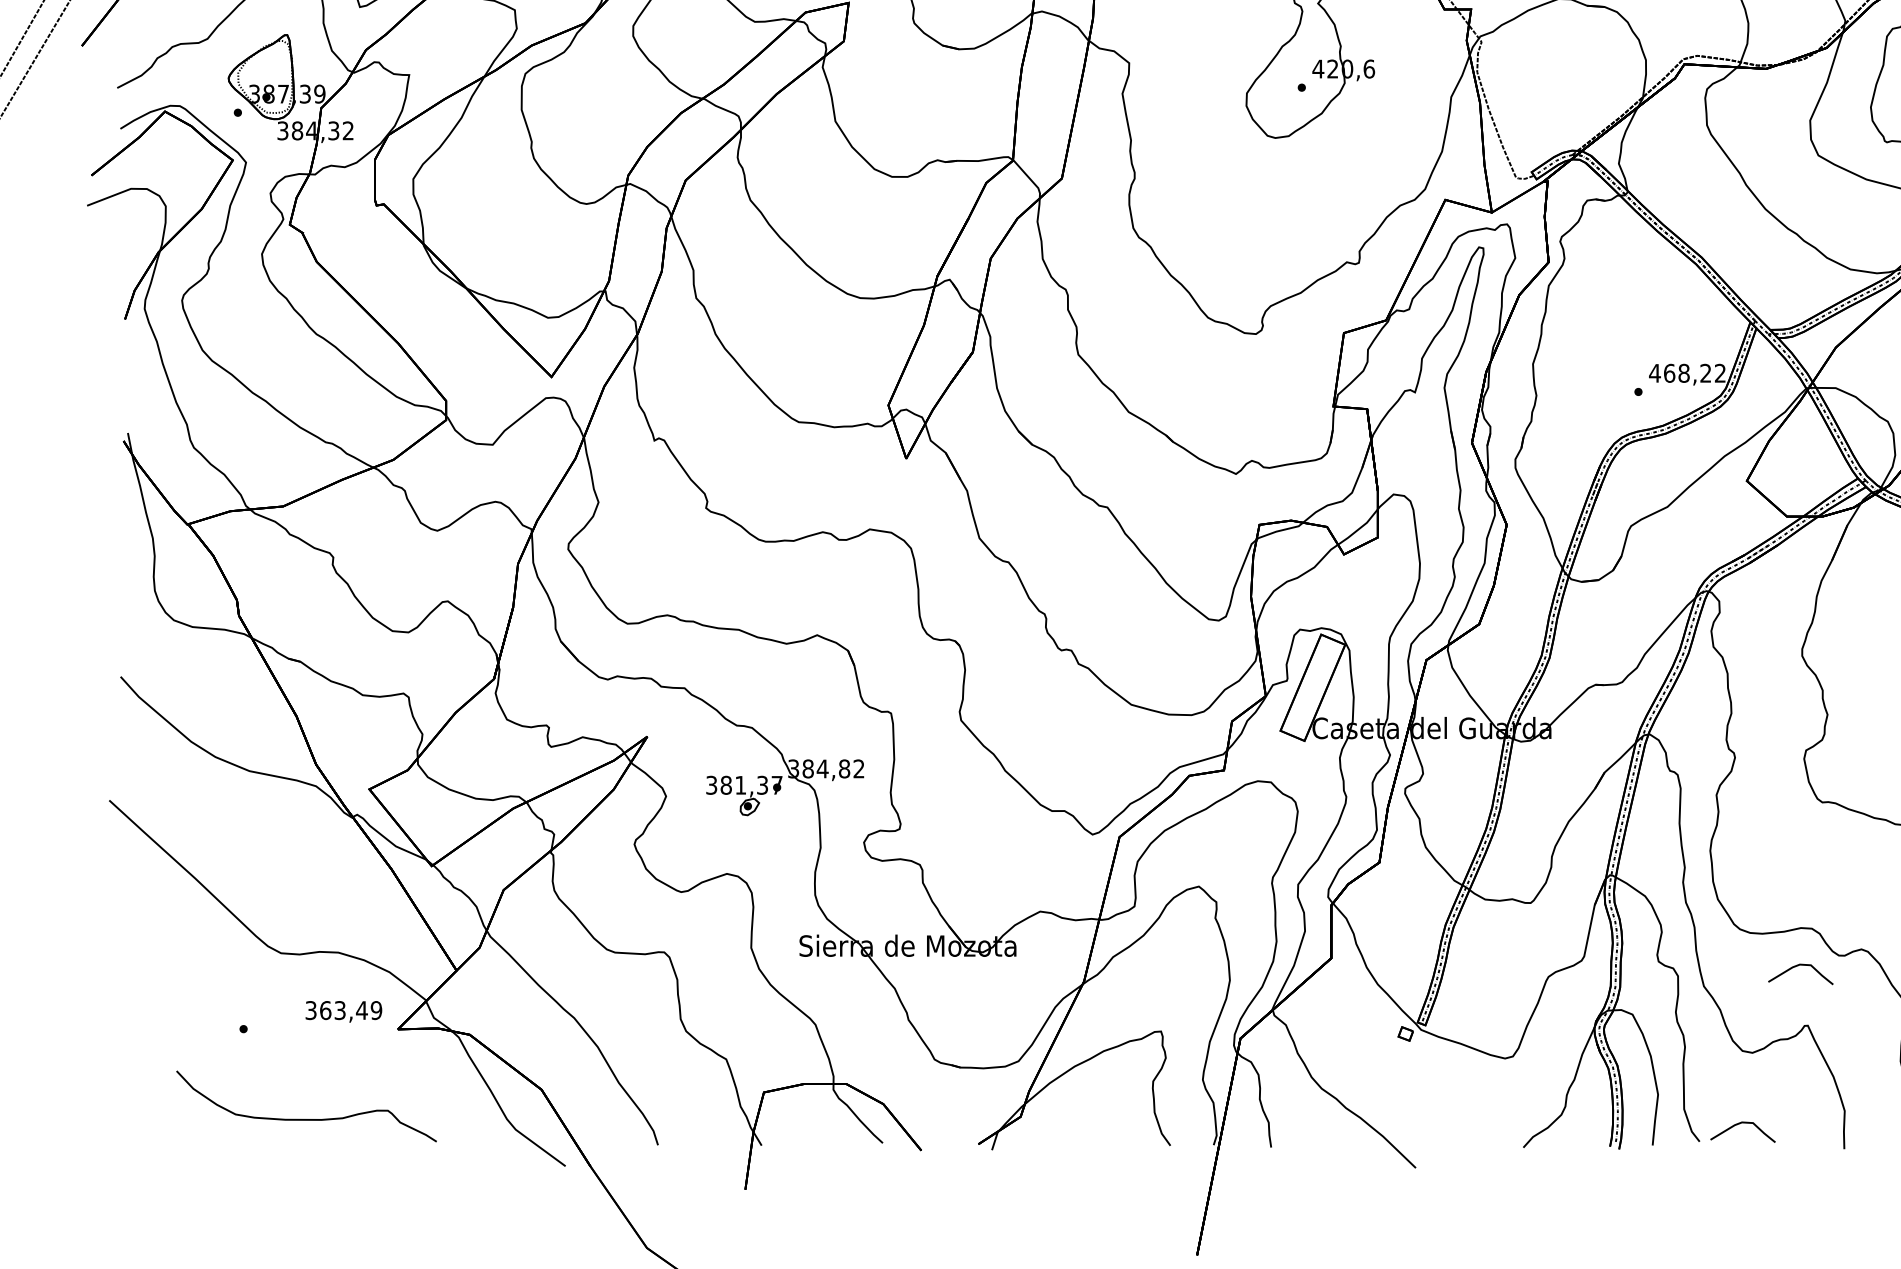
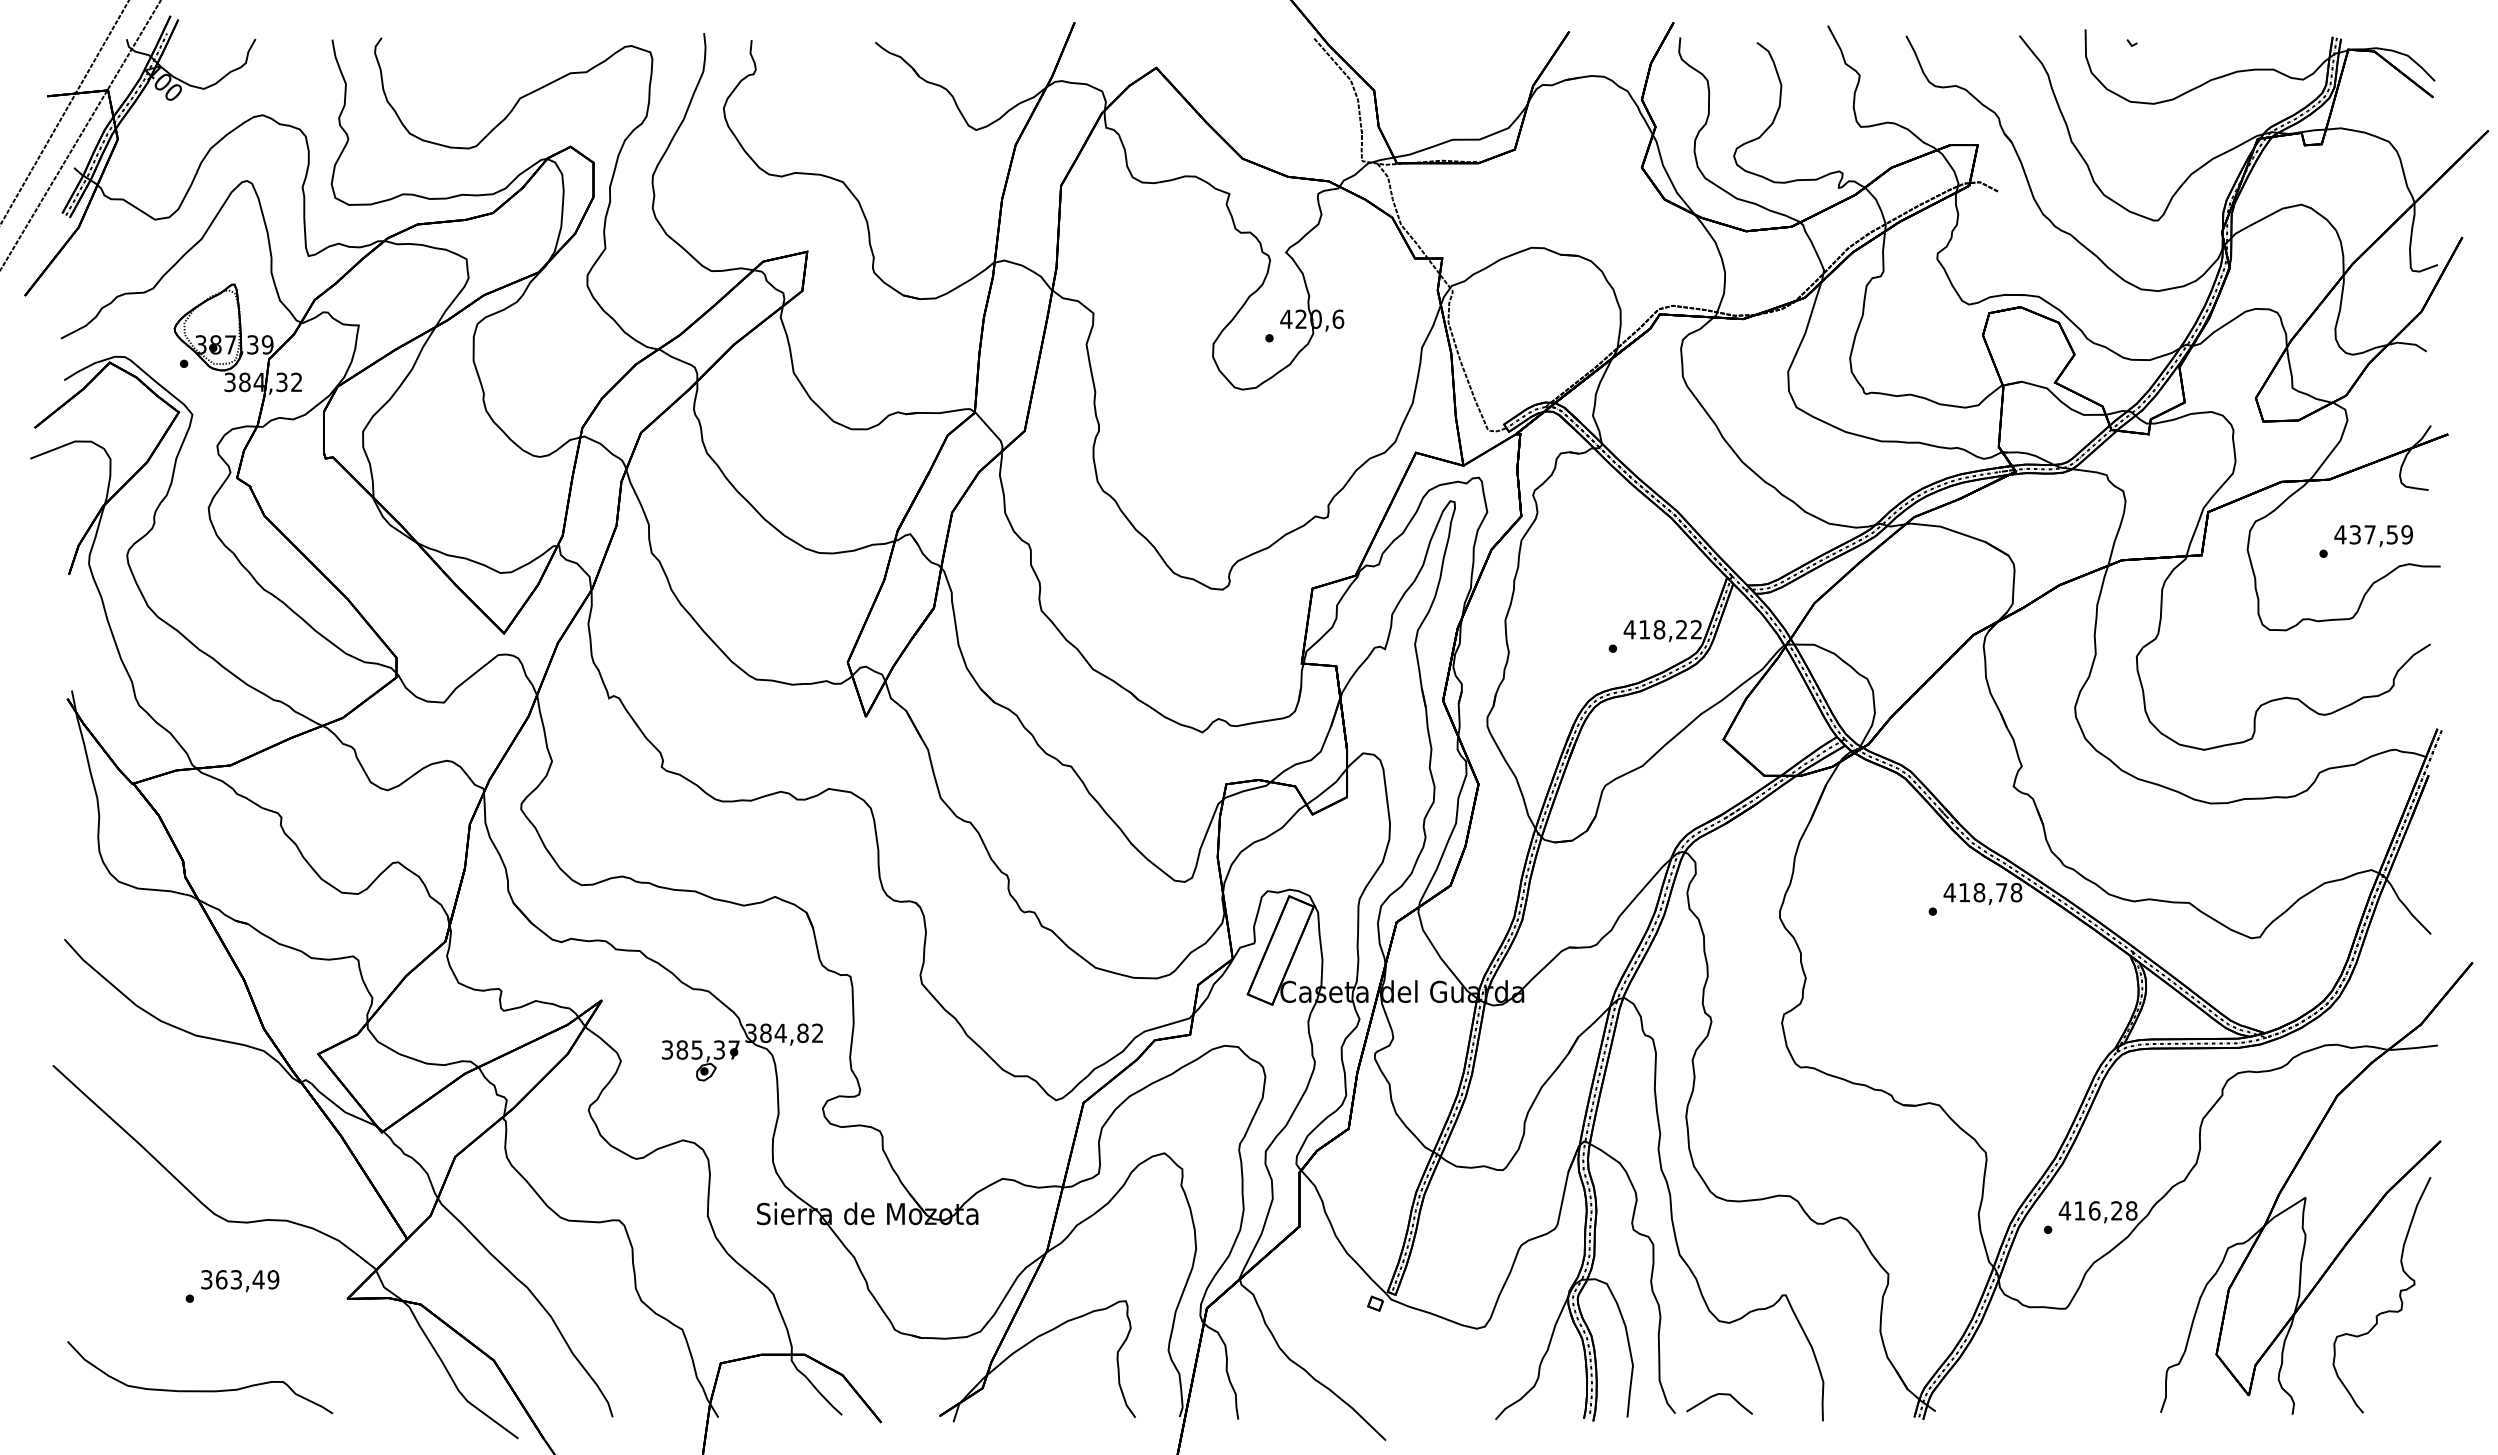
text: (1669, 373) -> (1644, 629), 468,22 -> 418,22
text: (740, 784) -> (696, 1049), 381,37 -> 385,37
curve: (1796, 967) -> (1774, 1235), removed
text: (344, 1012) -> (240, 1281), moved
curve: (306, 1119) -> (200, 1390), moved

